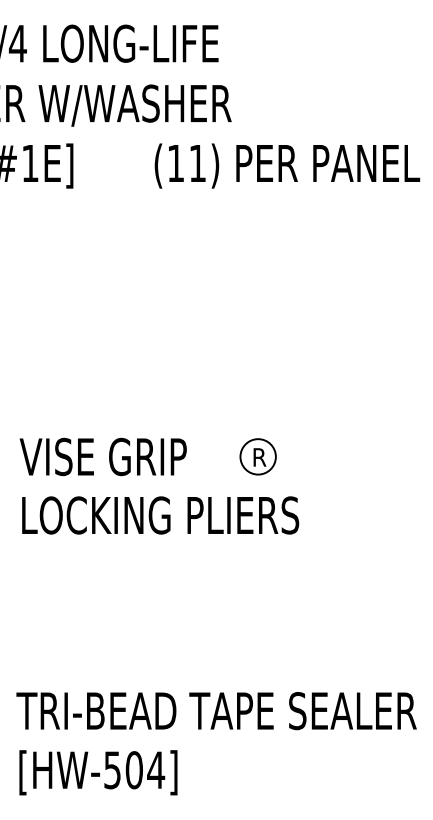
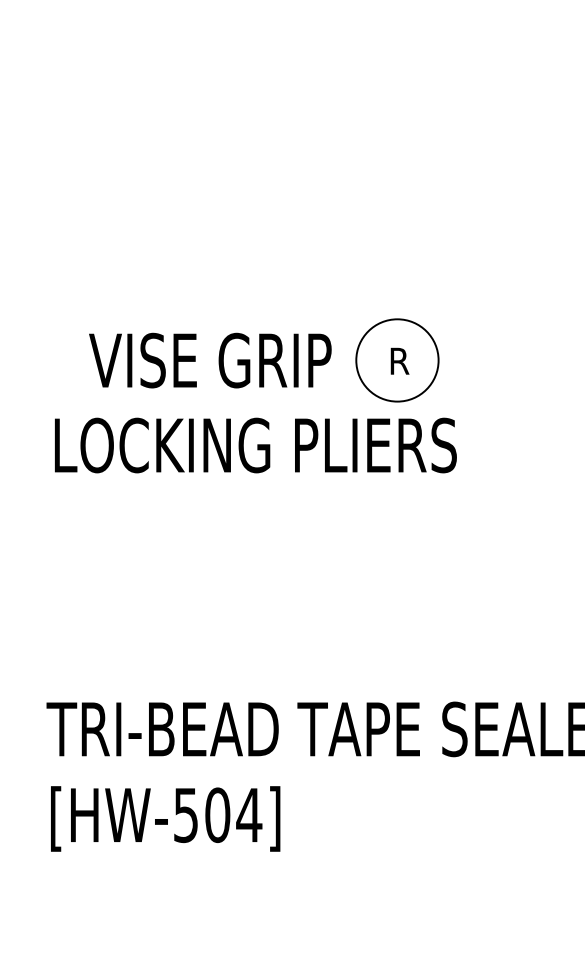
text: (102, 456) -> (209, 359), moved
circle: (257, 456) -> (396, 359), size x1.6

